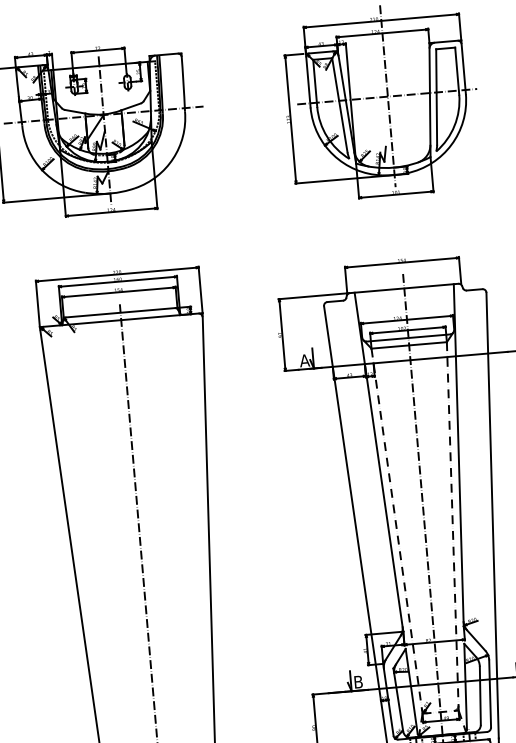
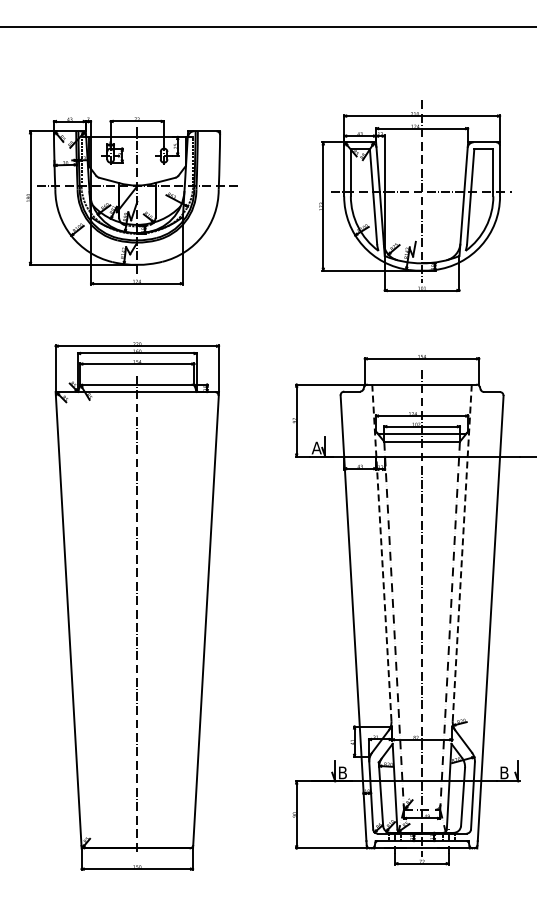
line: (459, 455) -> (462, 555), solid -> dashed
line: (379, 462) -> (382, 555), solid -> dashed

